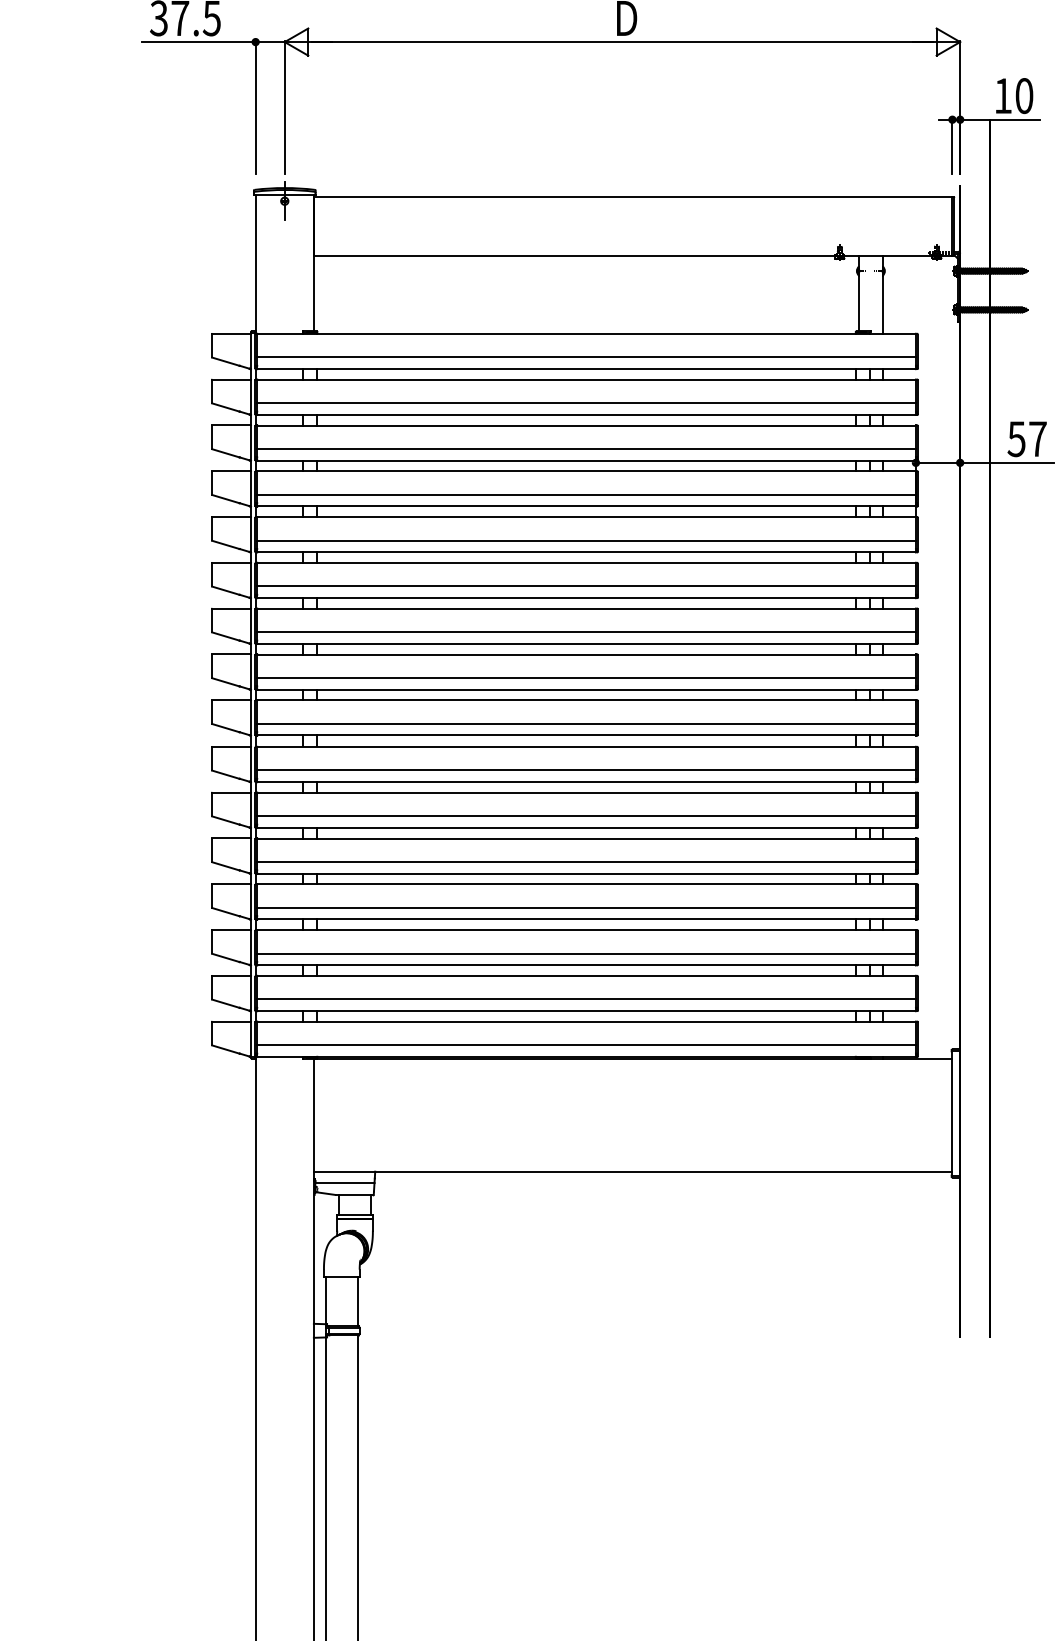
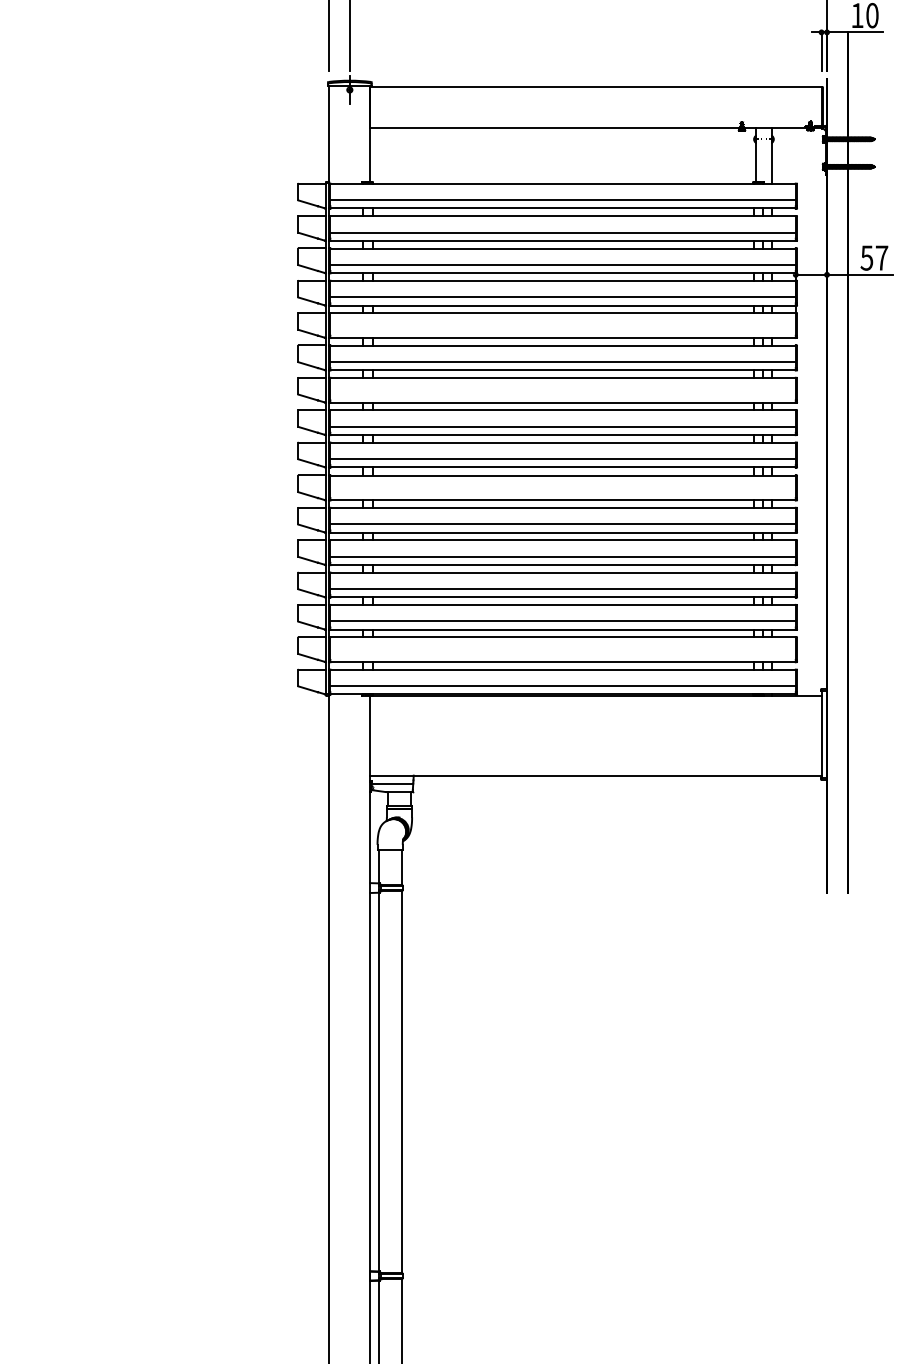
line: (585, 540) -> (562, 329), removed
line: (585, 632) -> (562, 394), removed
line: (585, 770) -> (562, 492), removed
line: (585, 998) -> (562, 653), removed

